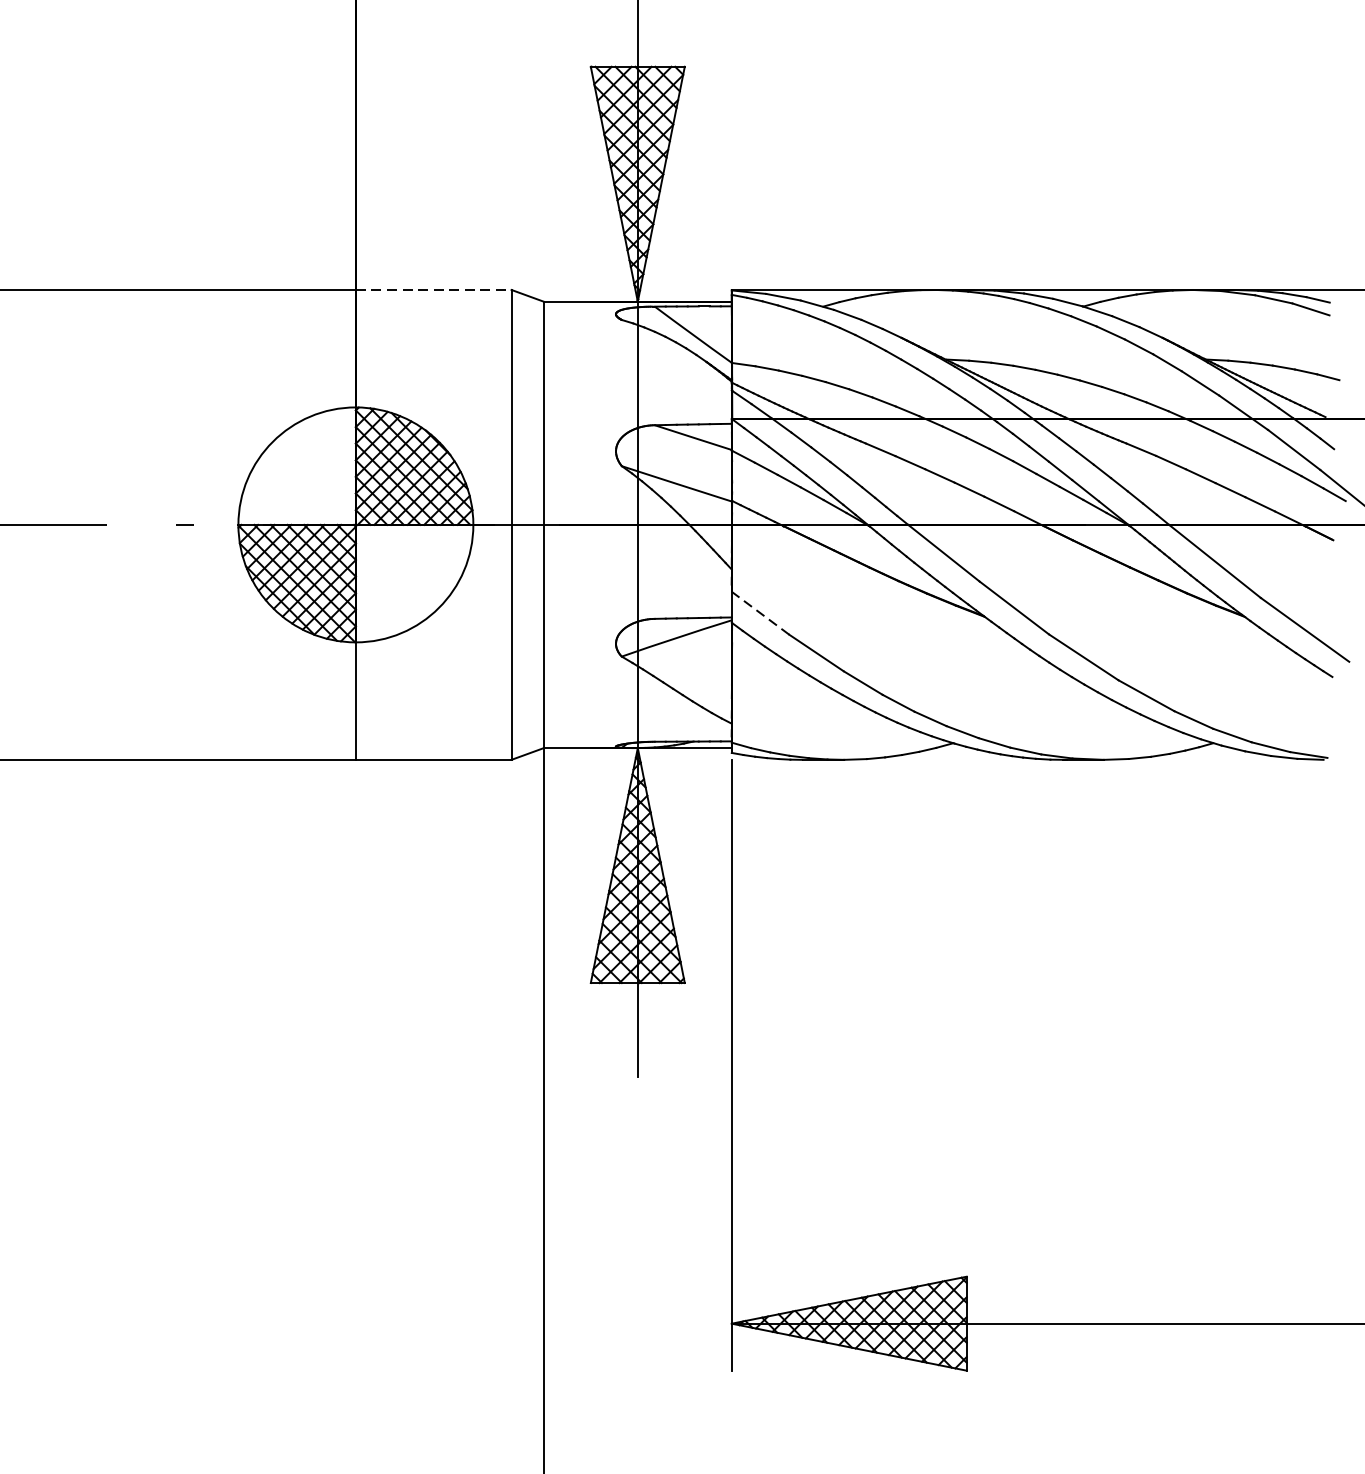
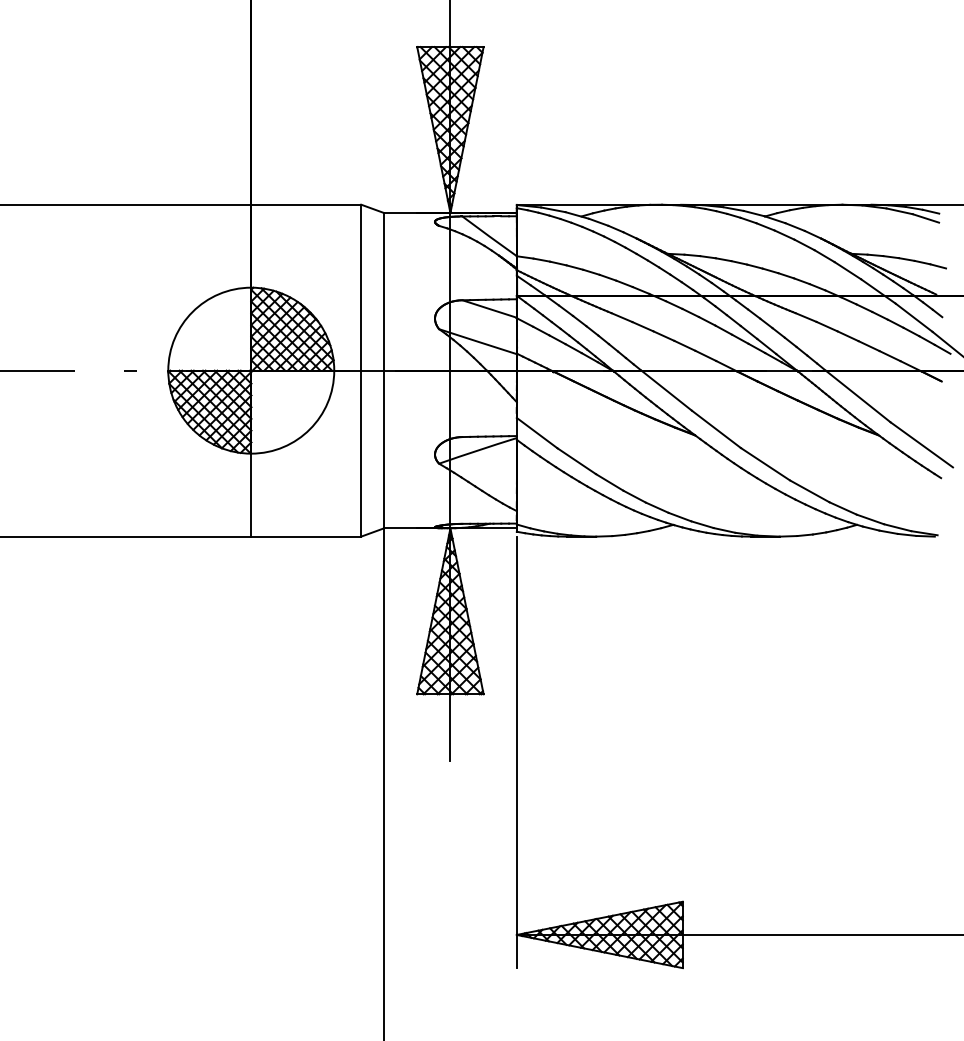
line: (434, 289) -> (306, 204), dashed -> solid
line: (759, 612) -> (536, 432), dashed -> solid

